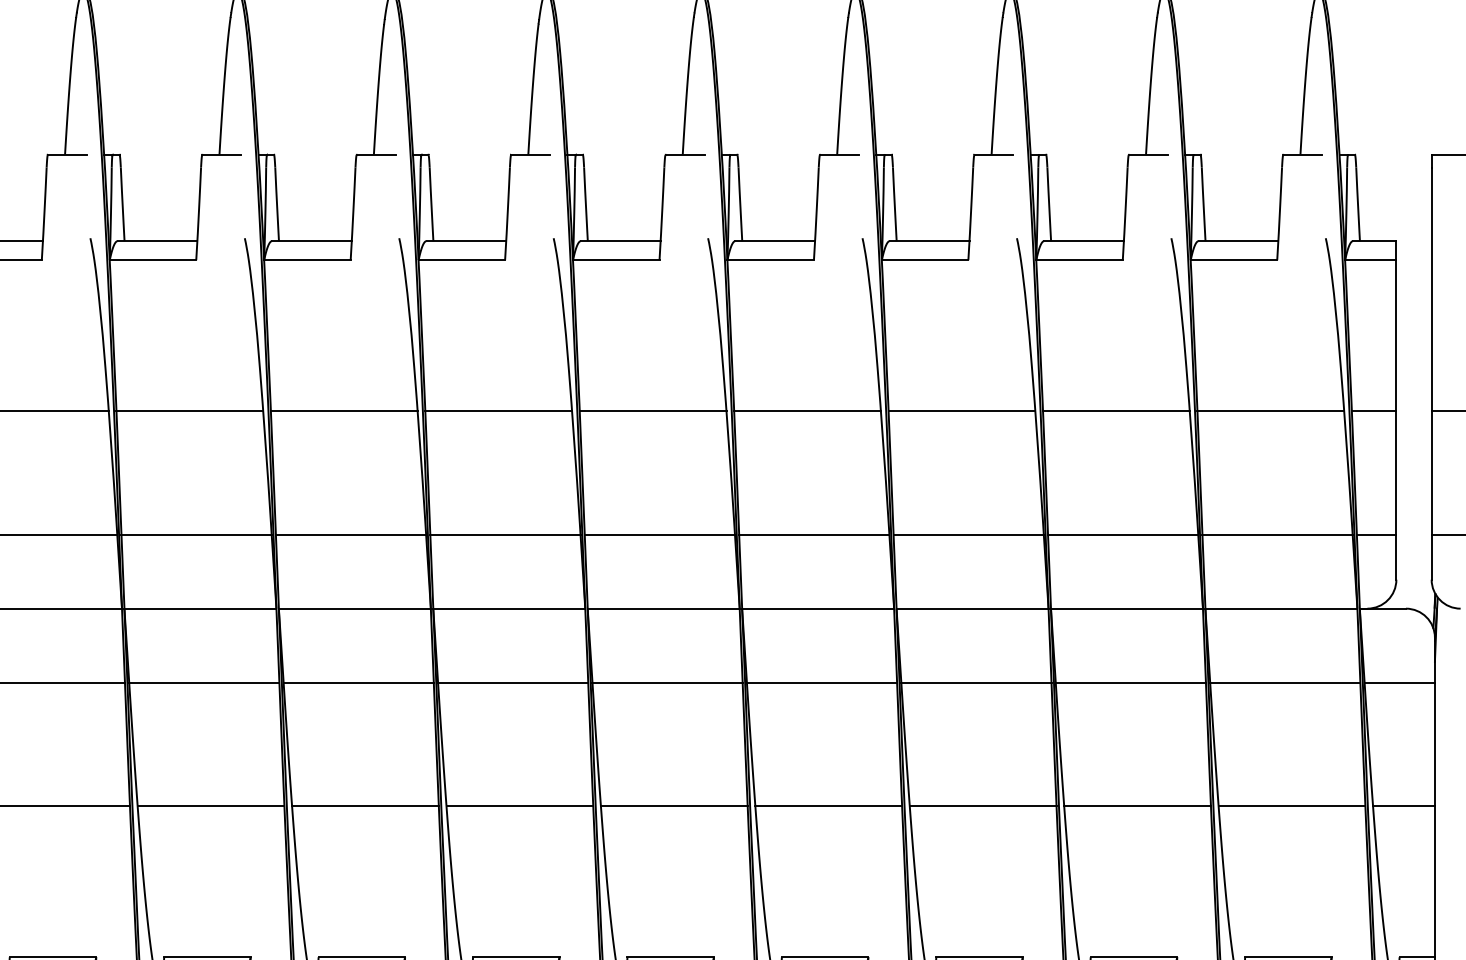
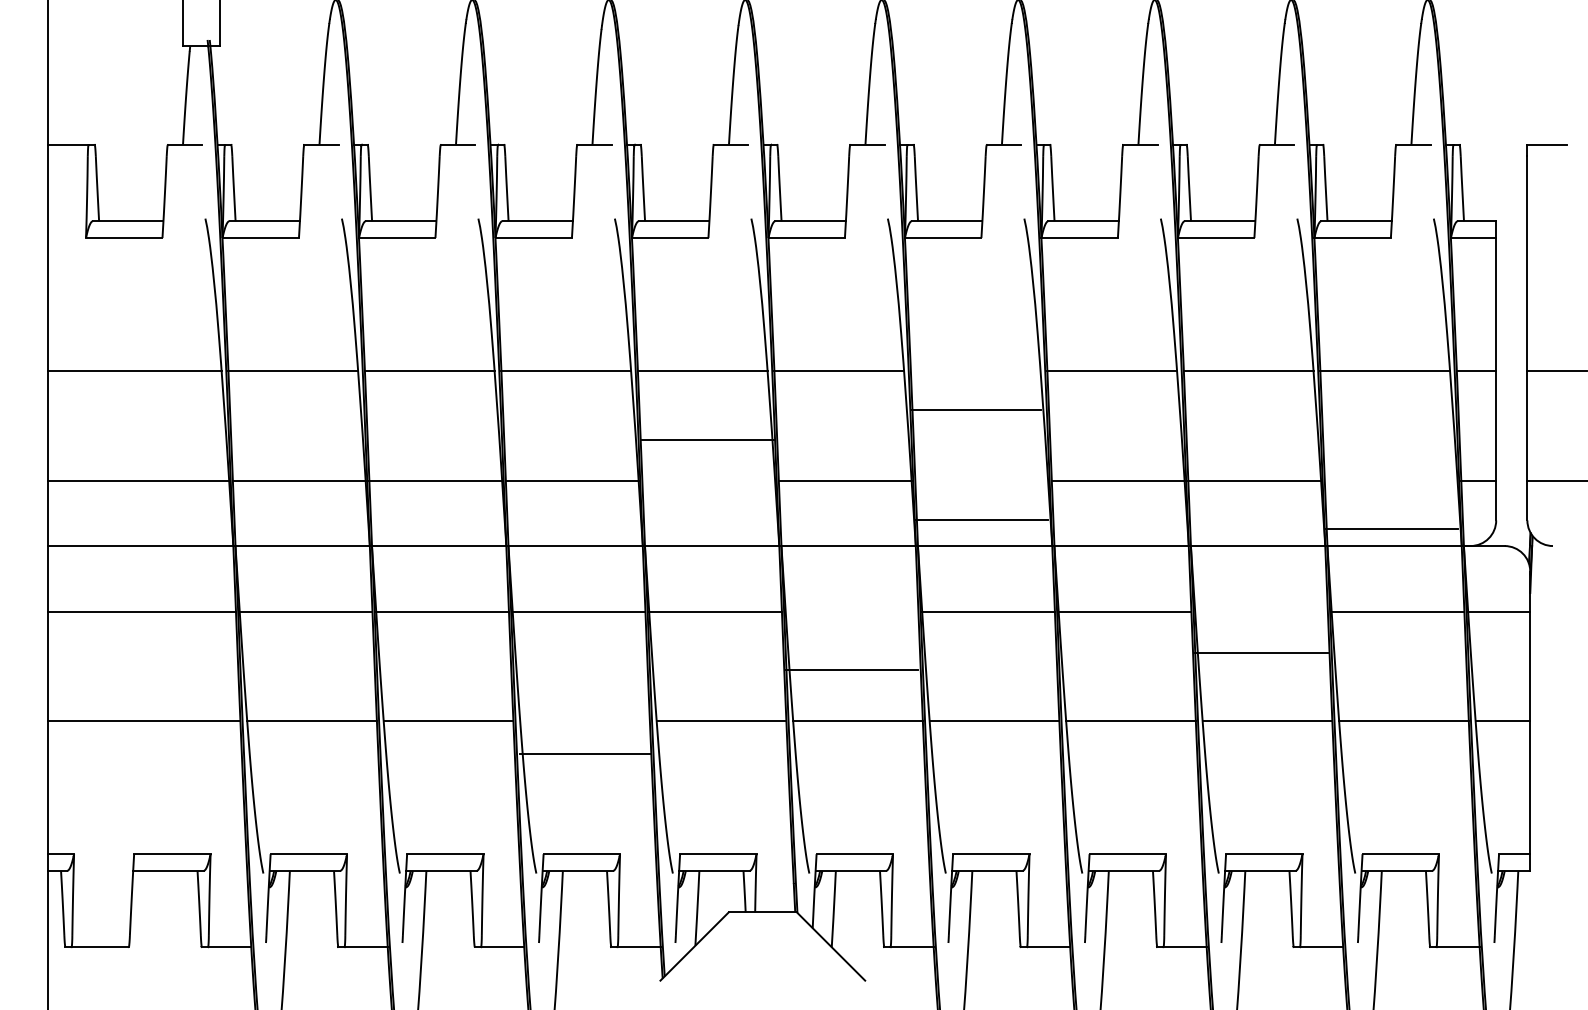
line: (807, 411) -> (975, 410), moved
line: (505, 534) -> (708, 439), moved
line: (814, 534) -> (981, 519), moved
line: (1276, 534) -> (1390, 528), moved
line: (666, 682) -> (851, 669), moved
line: (1130, 682) -> (1261, 652), moved
line: (364, 806) -> (584, 753), moved

